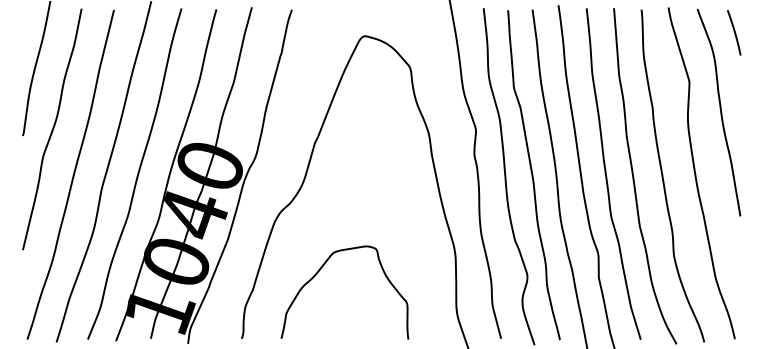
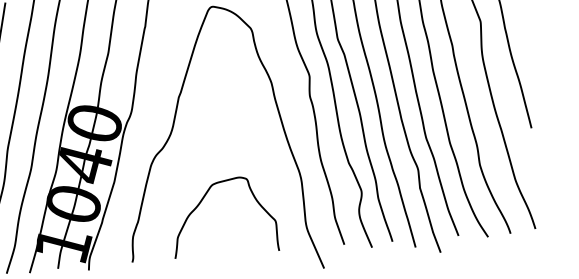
curve: (317, 274) -> (200, 203), moved

